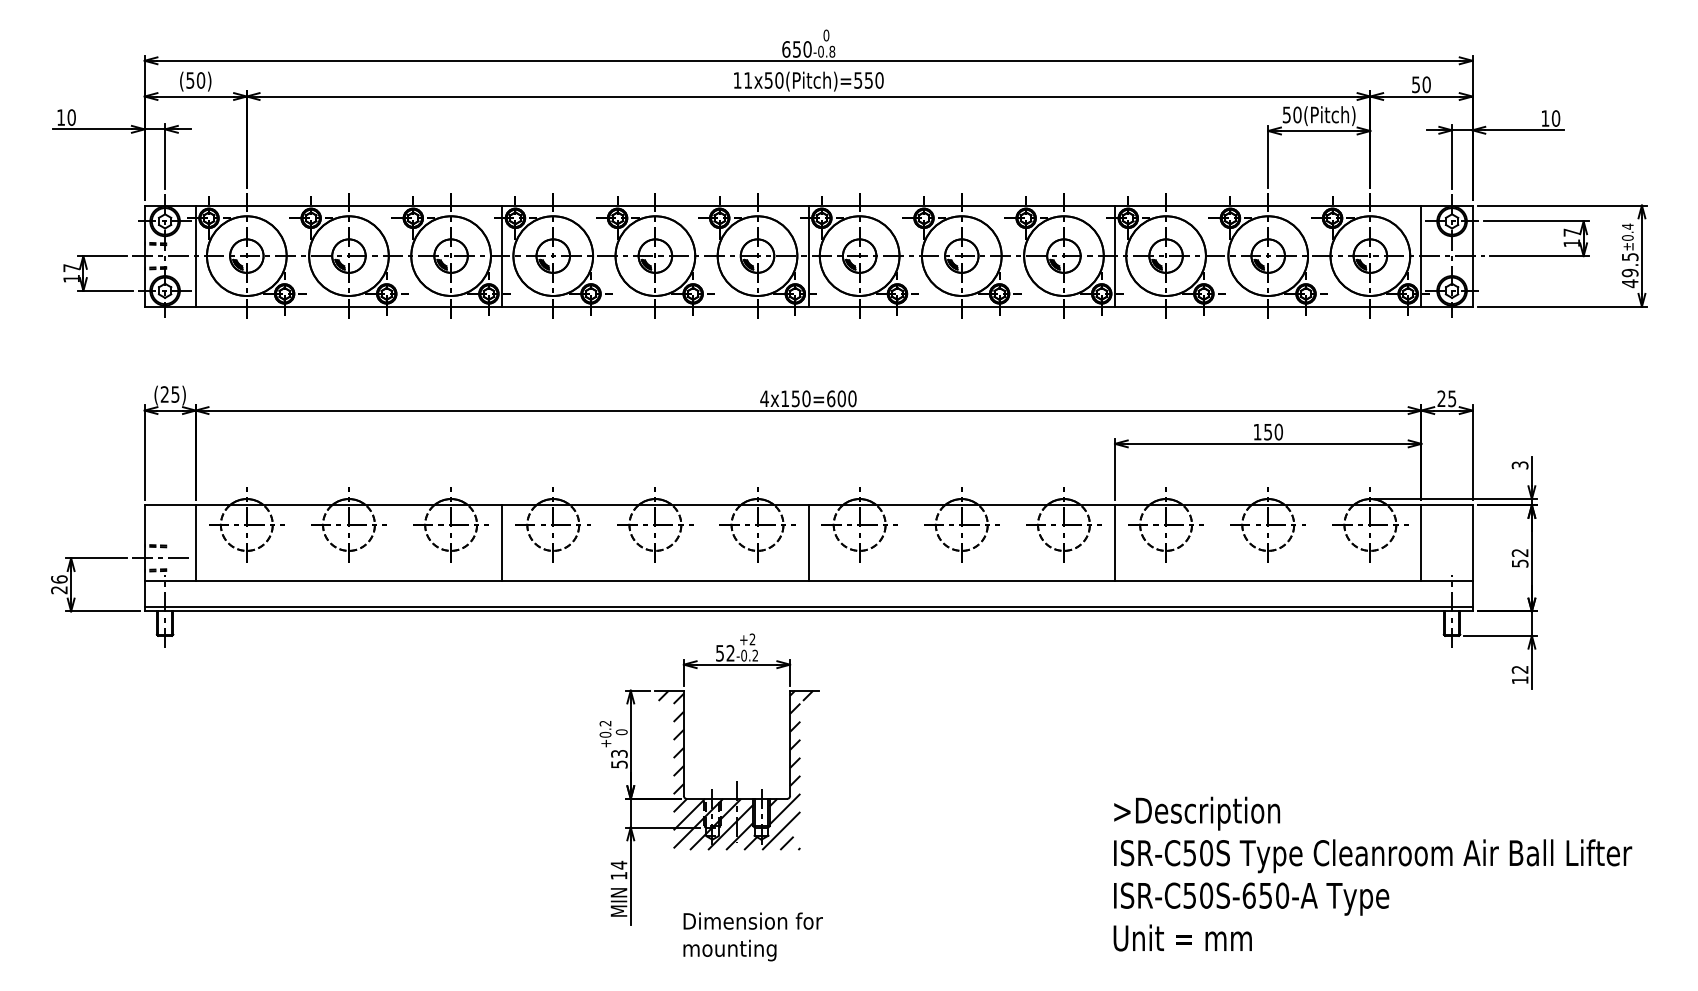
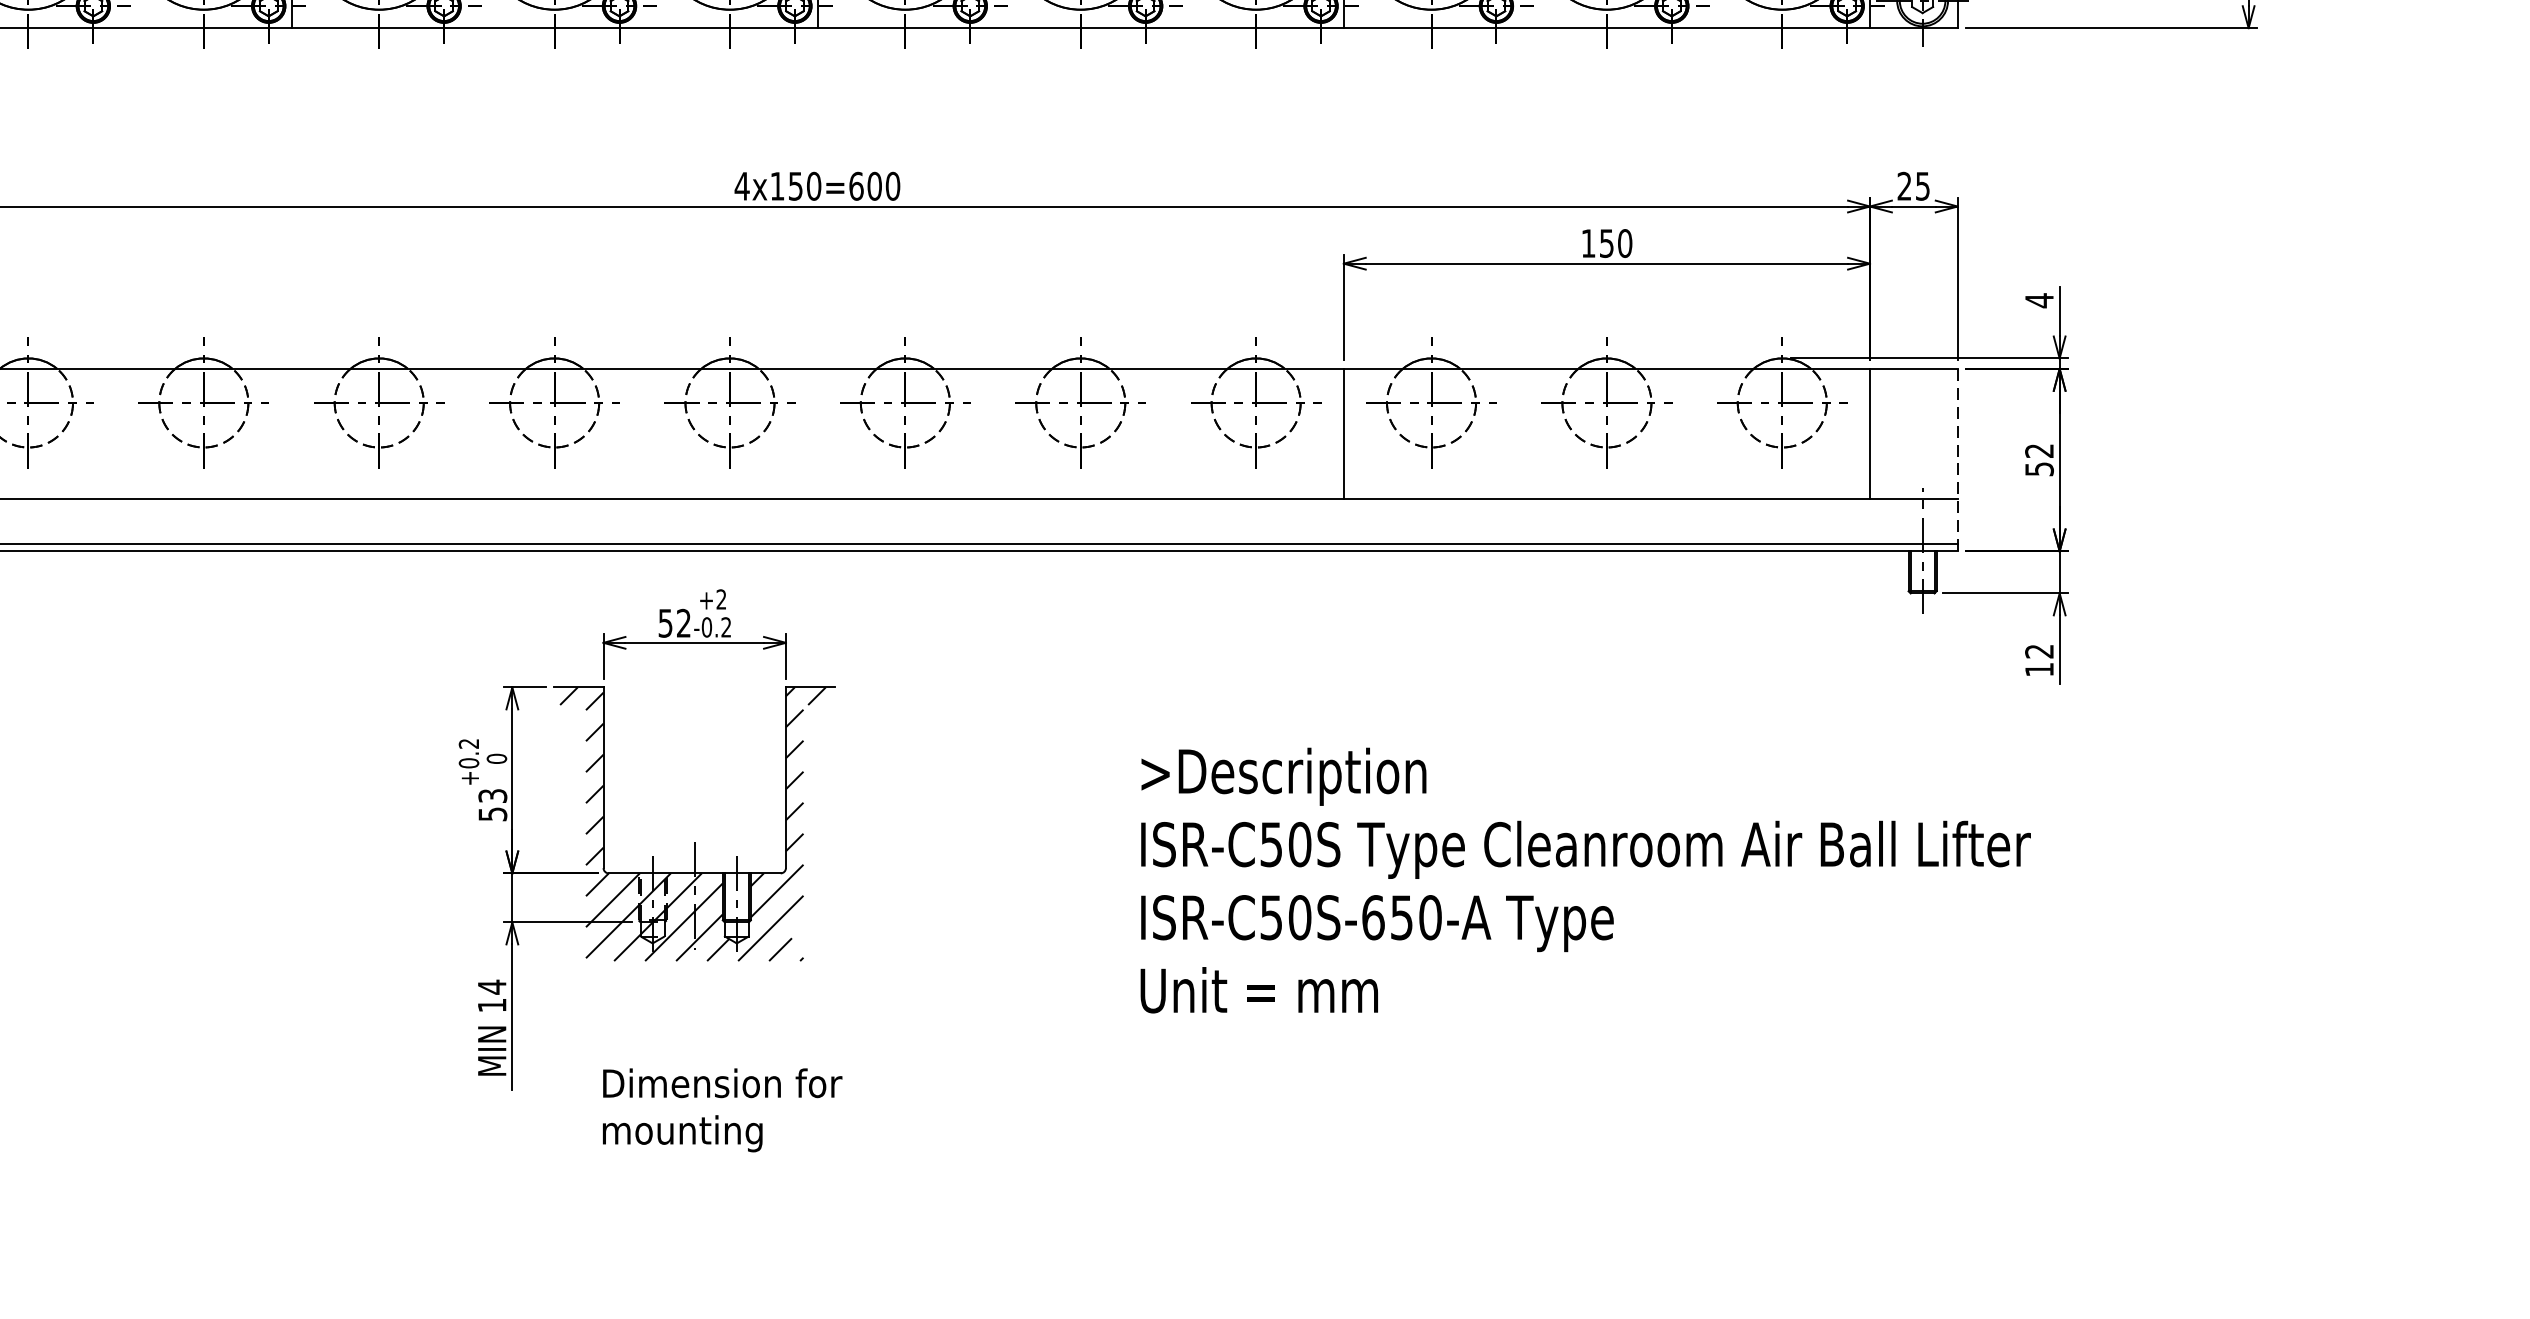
text: (1519, 465) -> (2038, 300), 3 -> 4
line: (502, 542) -> (292, 433), removed
line: (808, 542) -> (817, 433), removed
line: (1472, 558) -> (1957, 460), solid -> dashed
text: (1372, 873) -> (1585, 879), moved

